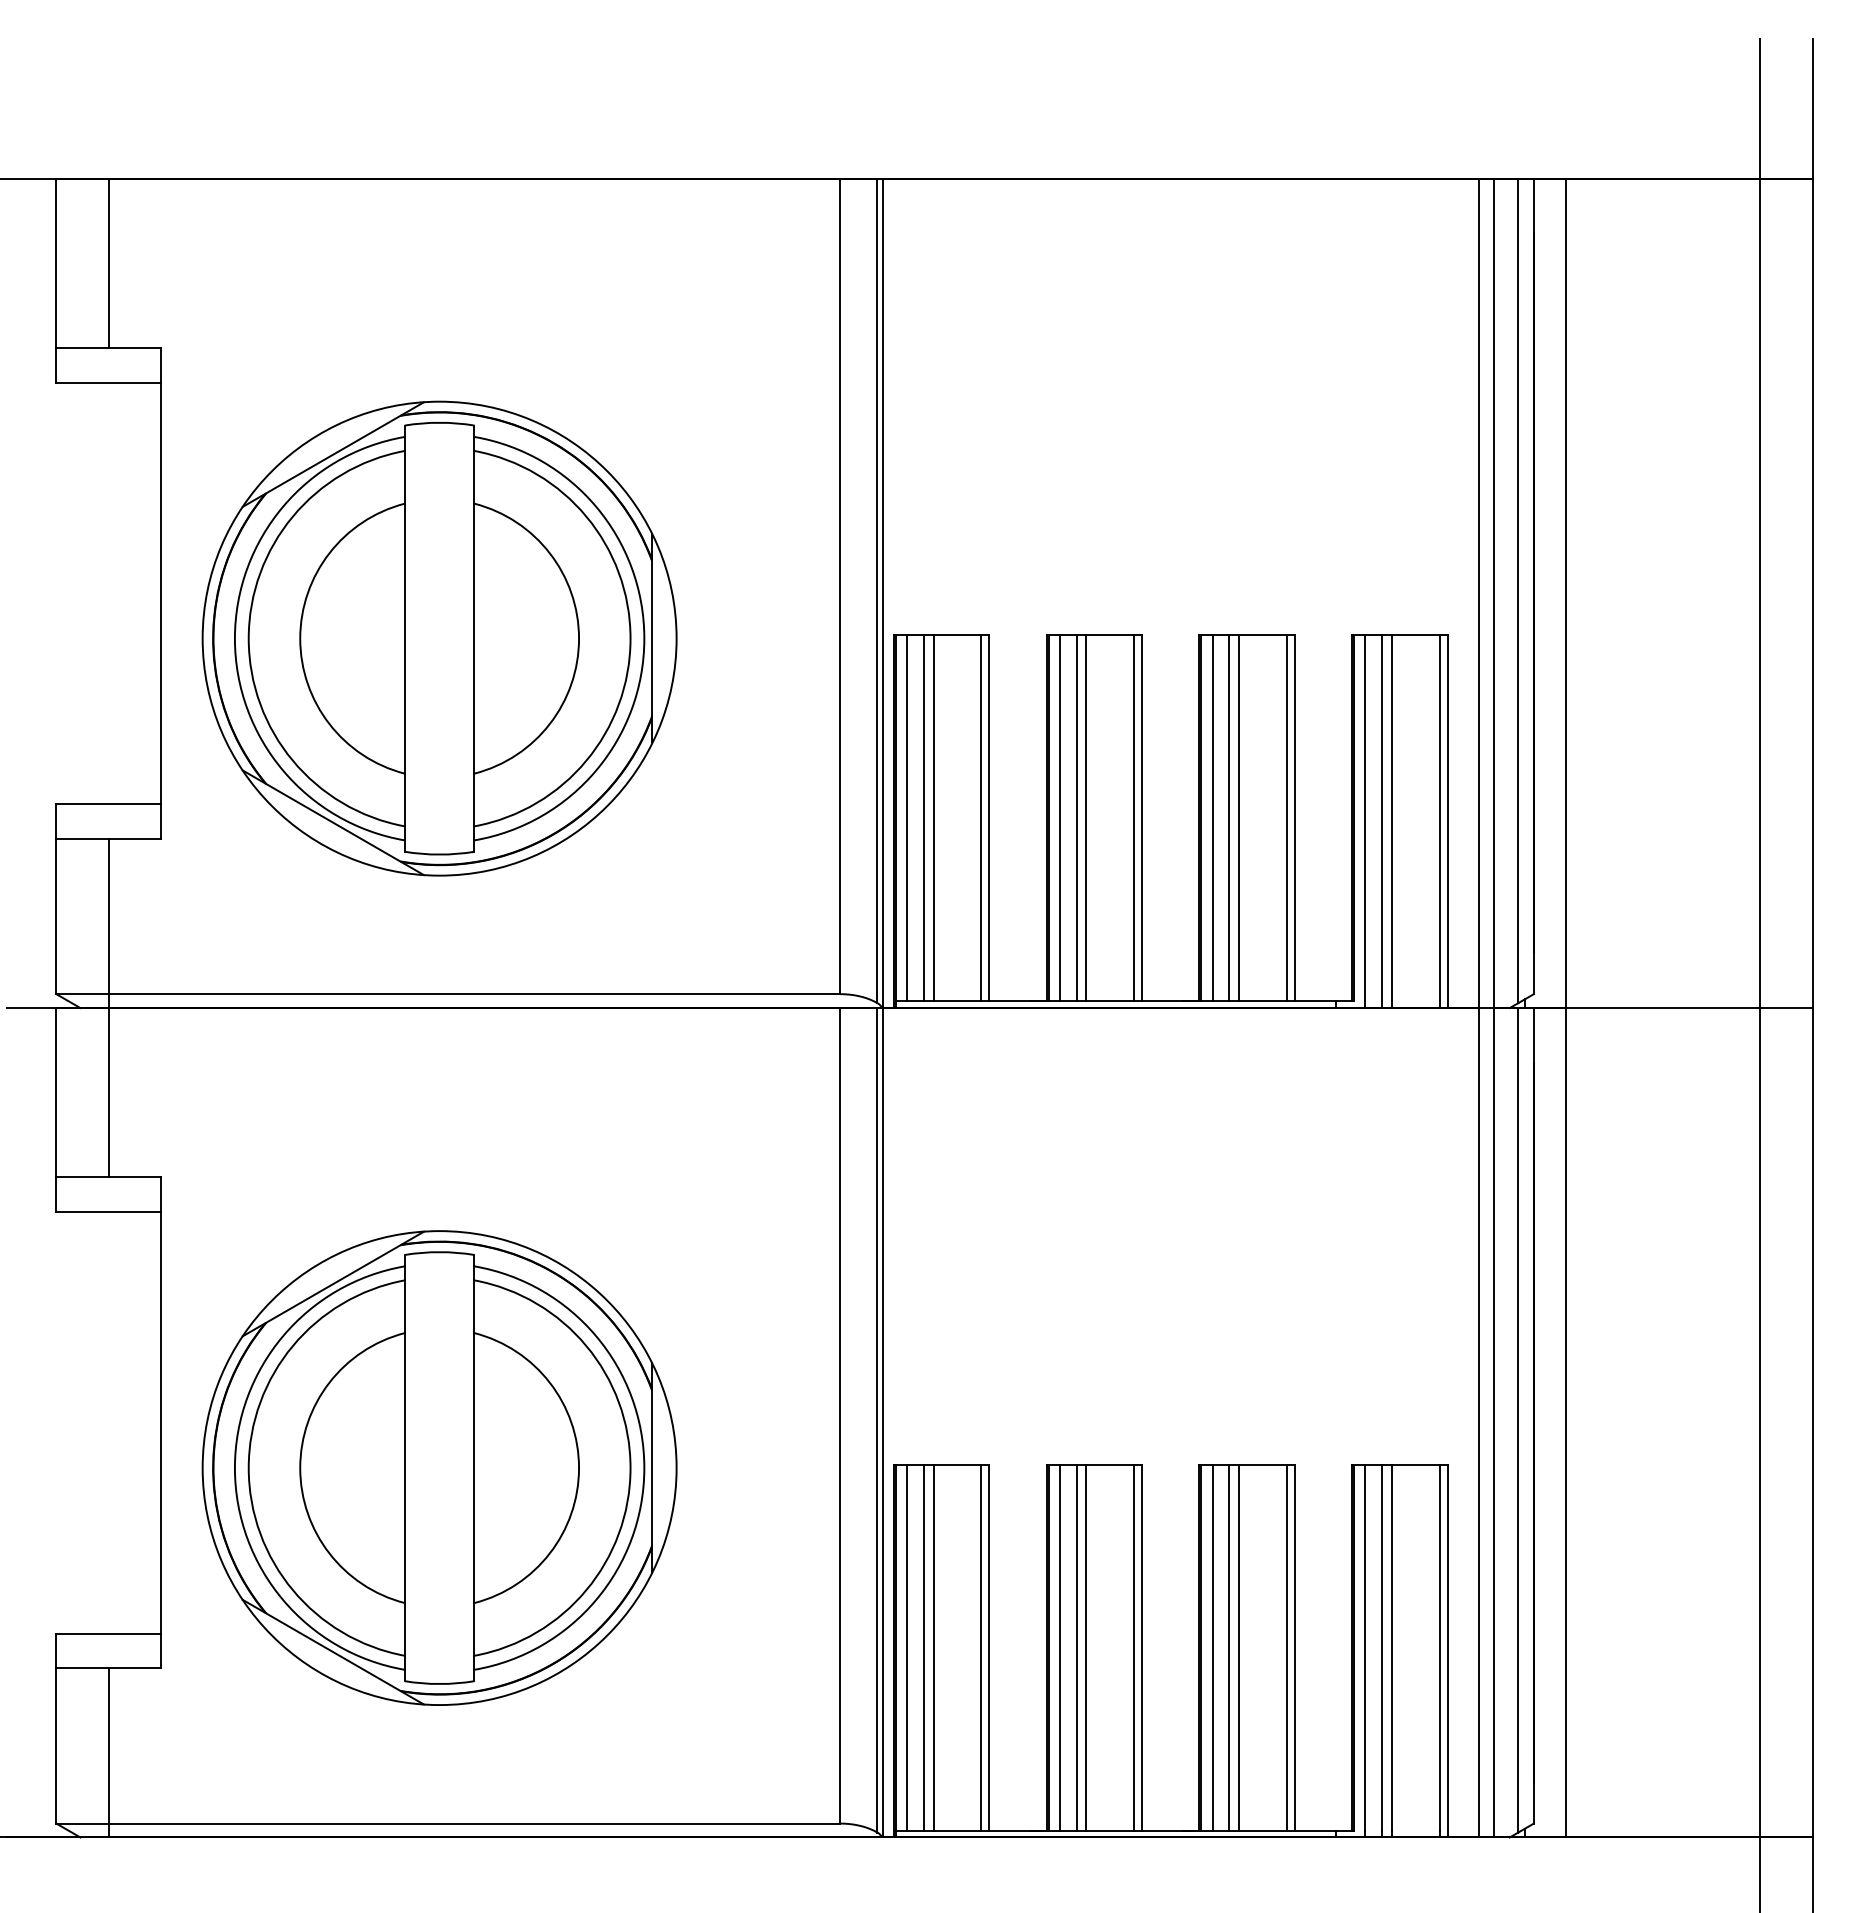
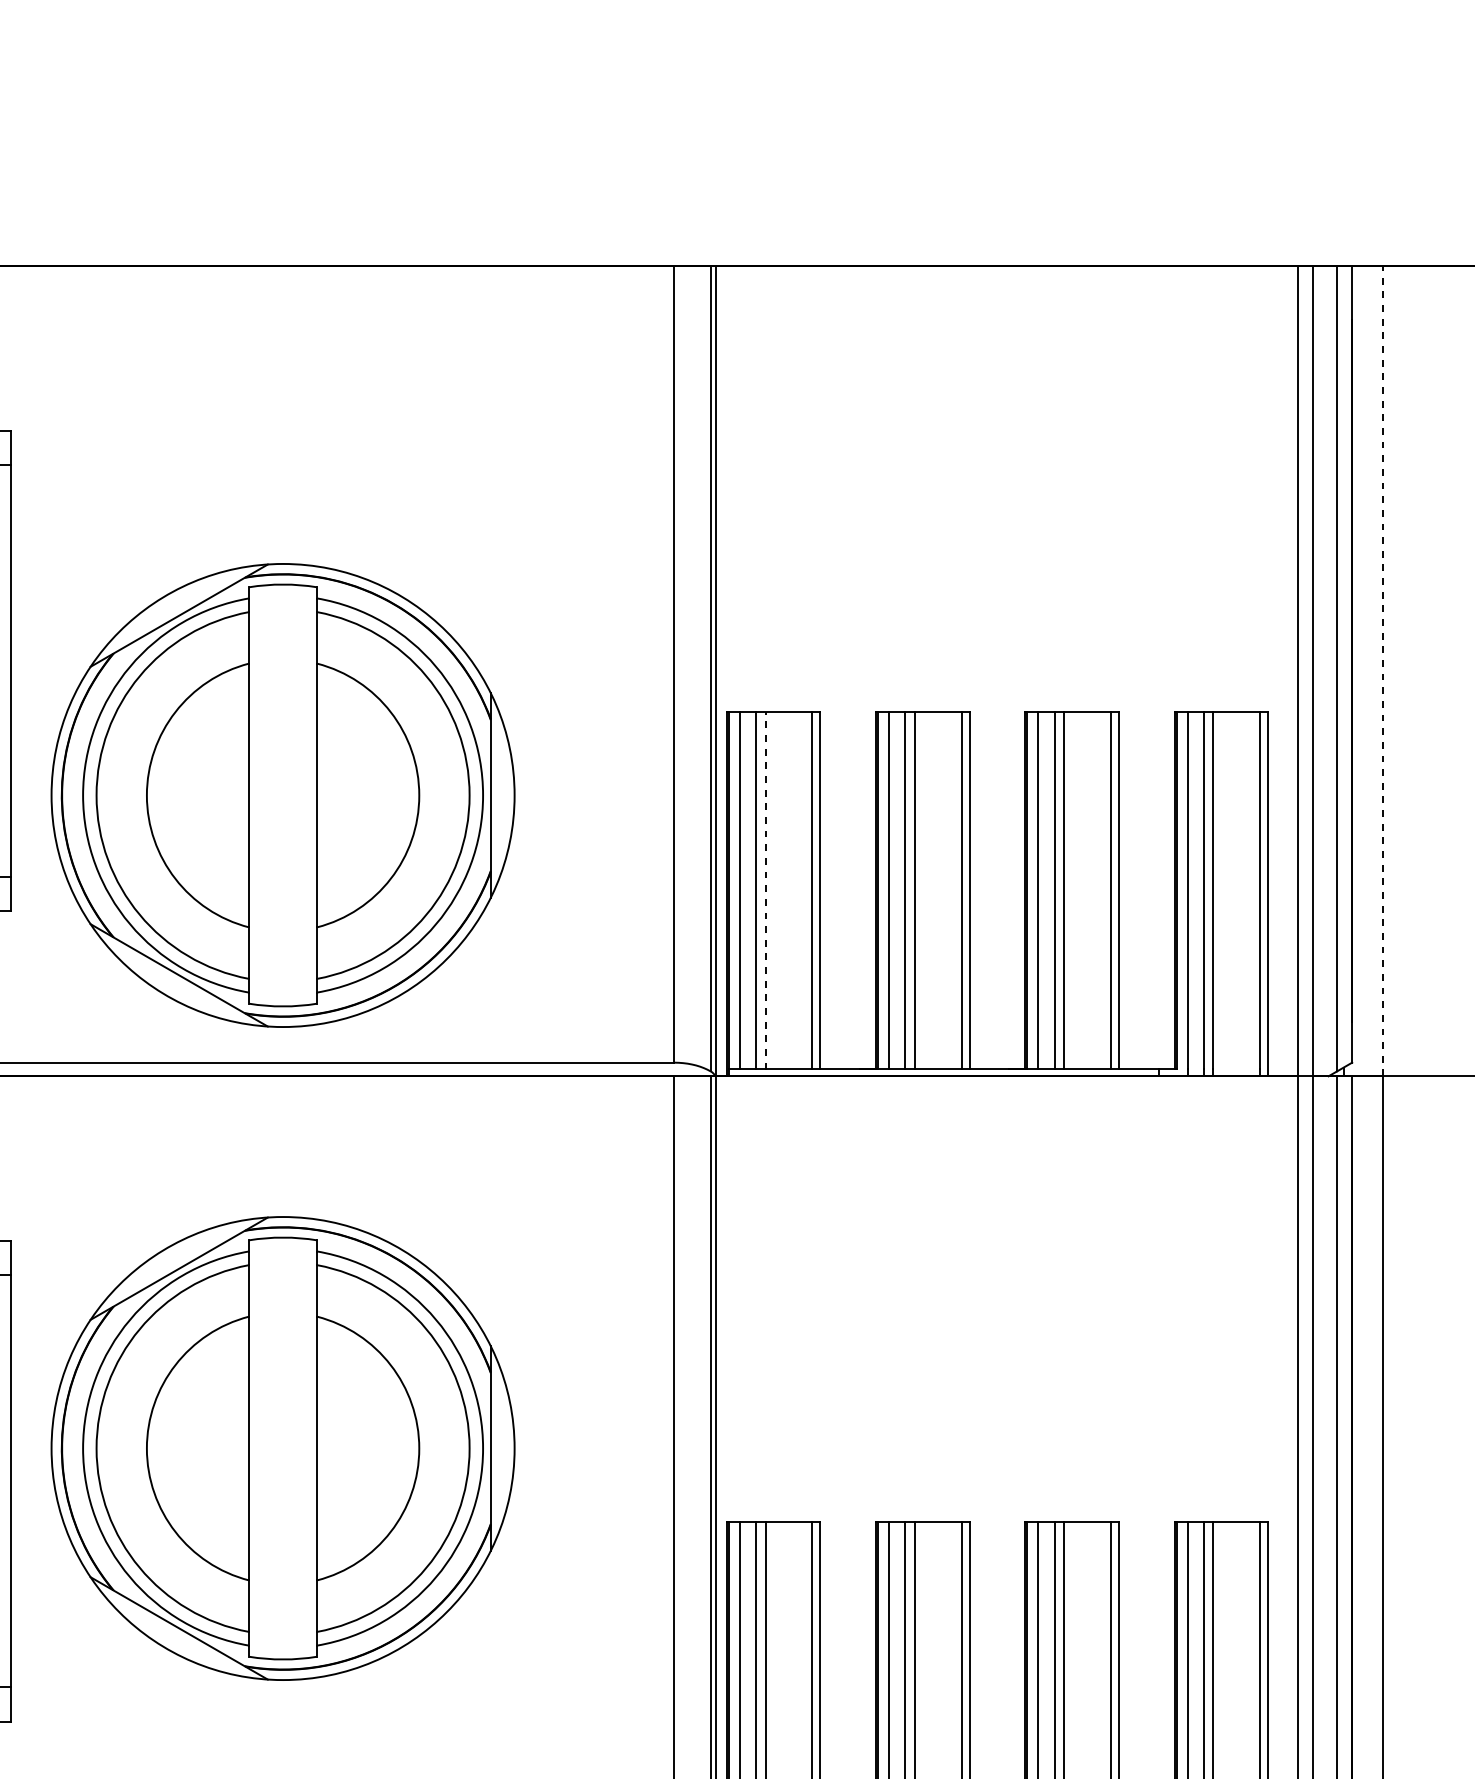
line: (1565, 593) -> (1383, 671), solid -> dashed
part: (439, 638) -> (282, 795), moved
line: (933, 818) -> (765, 891), solid -> dashed
part: (439, 1467) -> (282, 1447), moved

